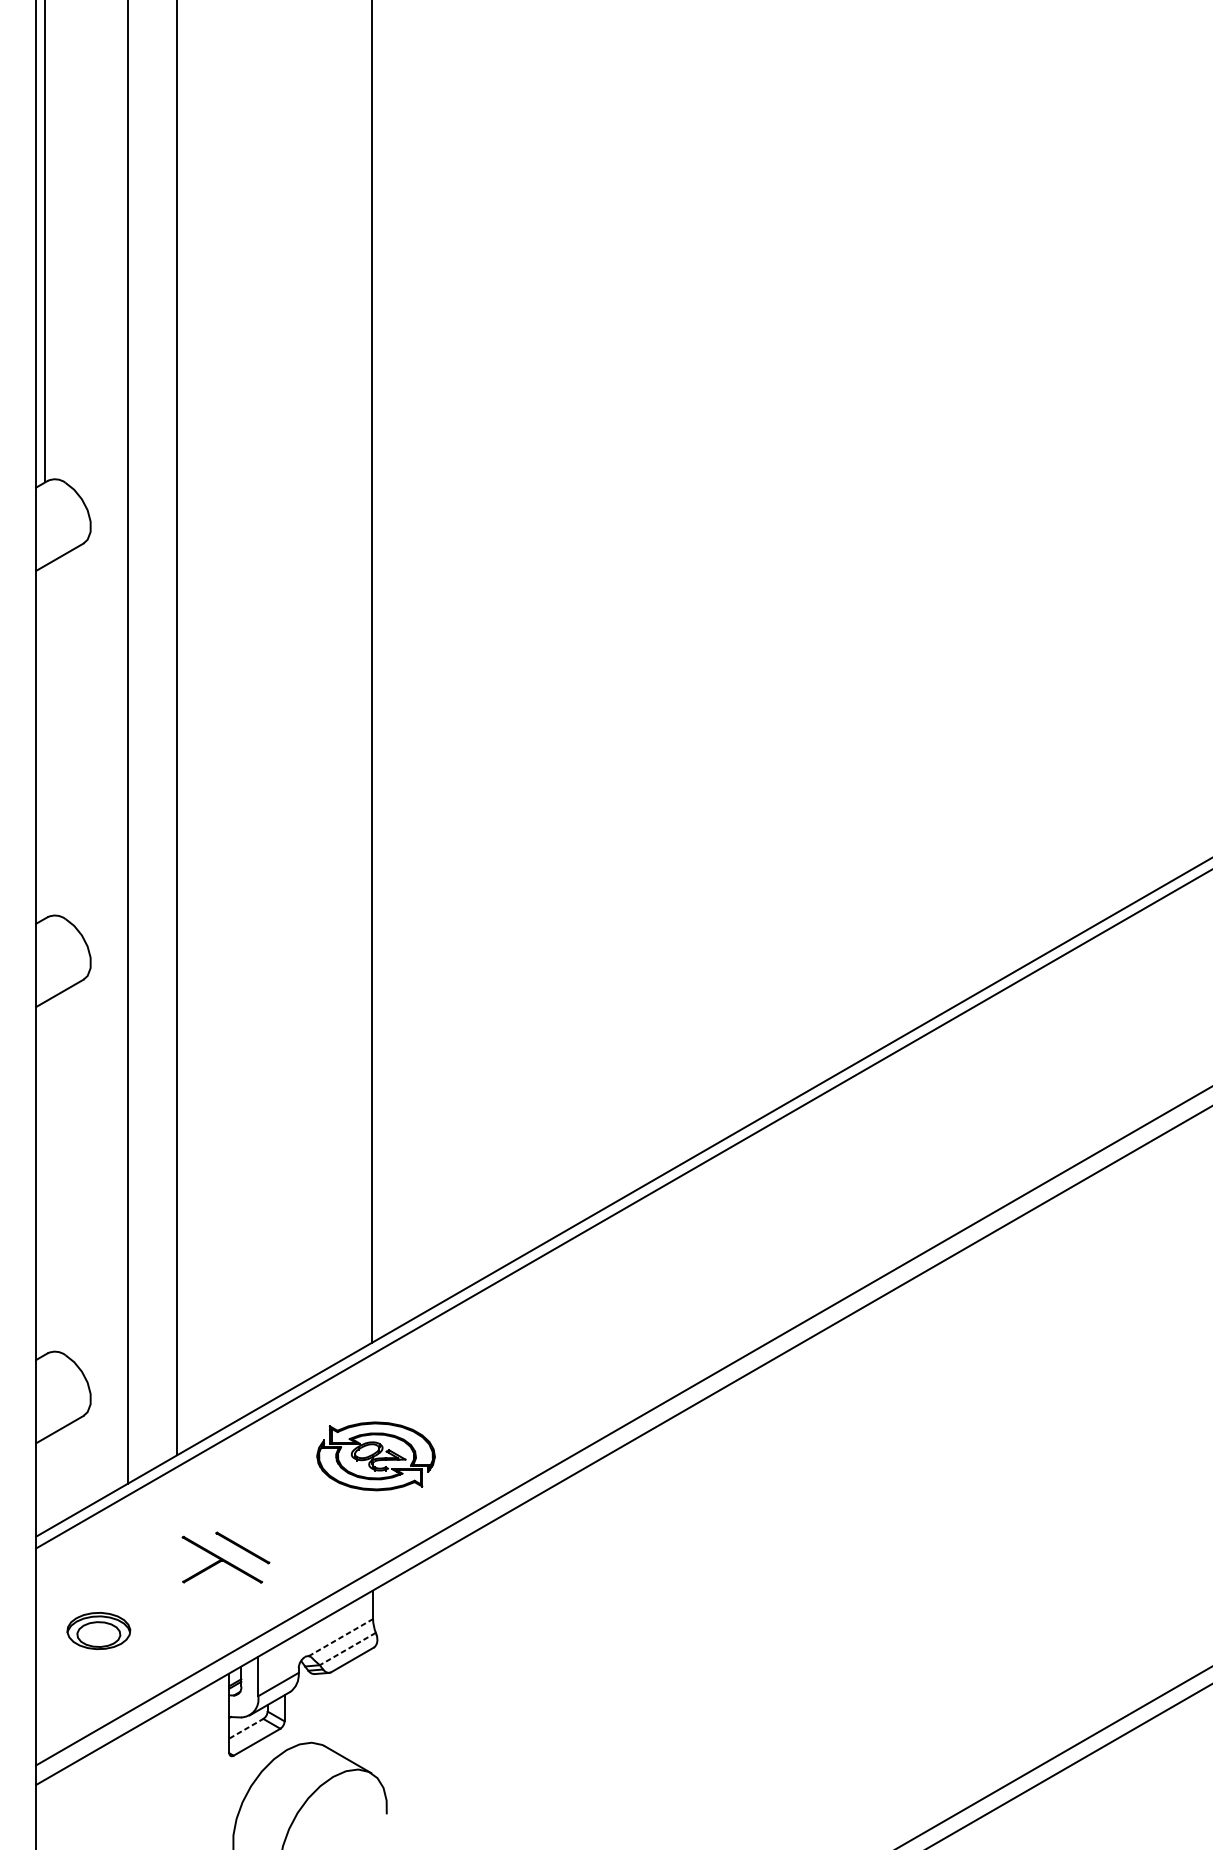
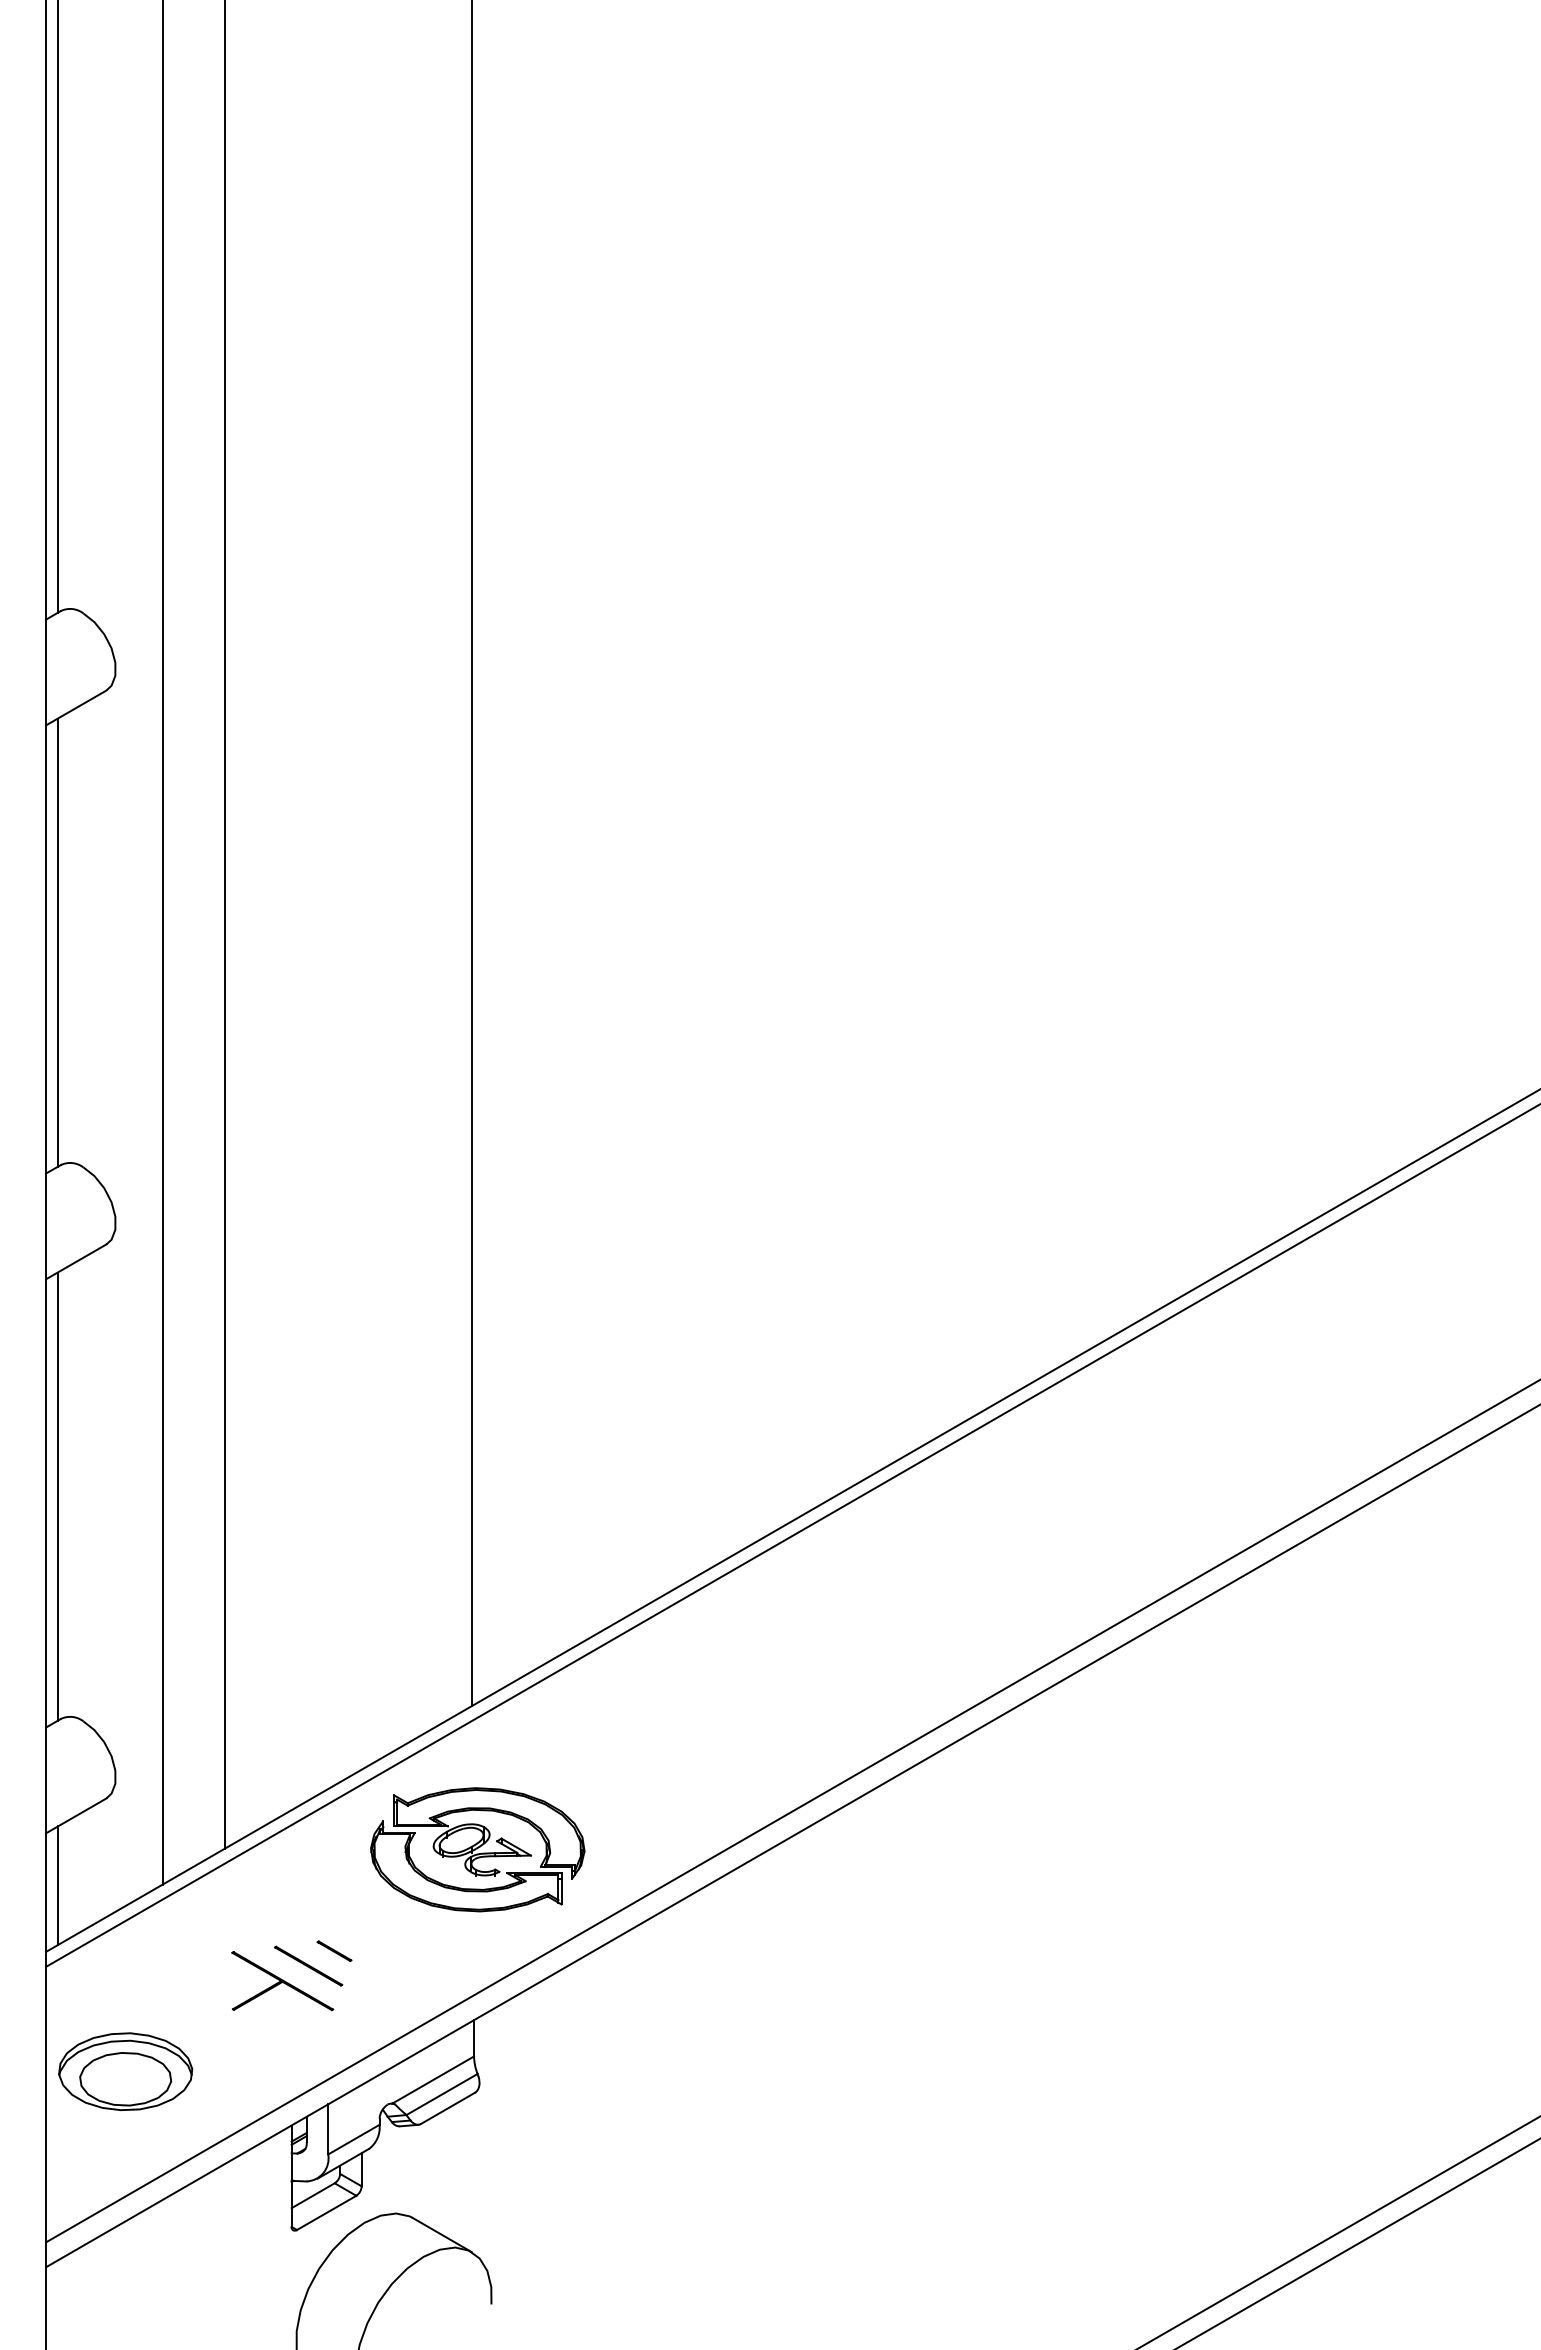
line: (45, 741) -> (57, 942), added
line: (45, 1178) -> (57, 1496), added
part: (375, 1456) -> (477, 1849), size x1.43
line: (45, 1484) -> (57, 1885), added
line: (263, 1535) -> (334, 1950), added
part: (98, 1630) -> (125, 2071), size x1.67
line: (341, 1637) -> (433, 2079), dashed -> solid
line: (347, 1649) -> (441, 2094), dashed -> solid
line: (246, 1728) -> (313, 2195), dashed -> solid

